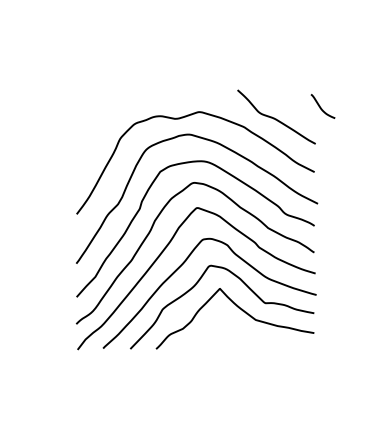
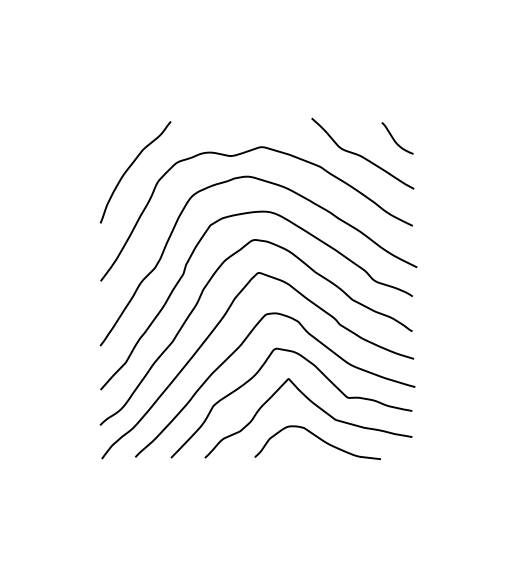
curve: (321, 107) -> (395, 139), moved
curve: (98, 129) -> (129, 169), added
curve: (243, 335) -> (319, 440), added

